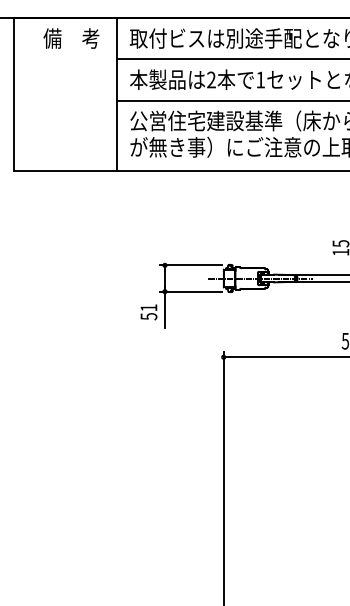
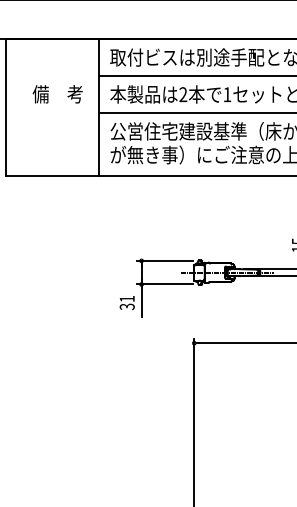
text: (71, 38) -> (57, 94), moved
text: (148, 316) -> (126, 306), 51 -> 31

